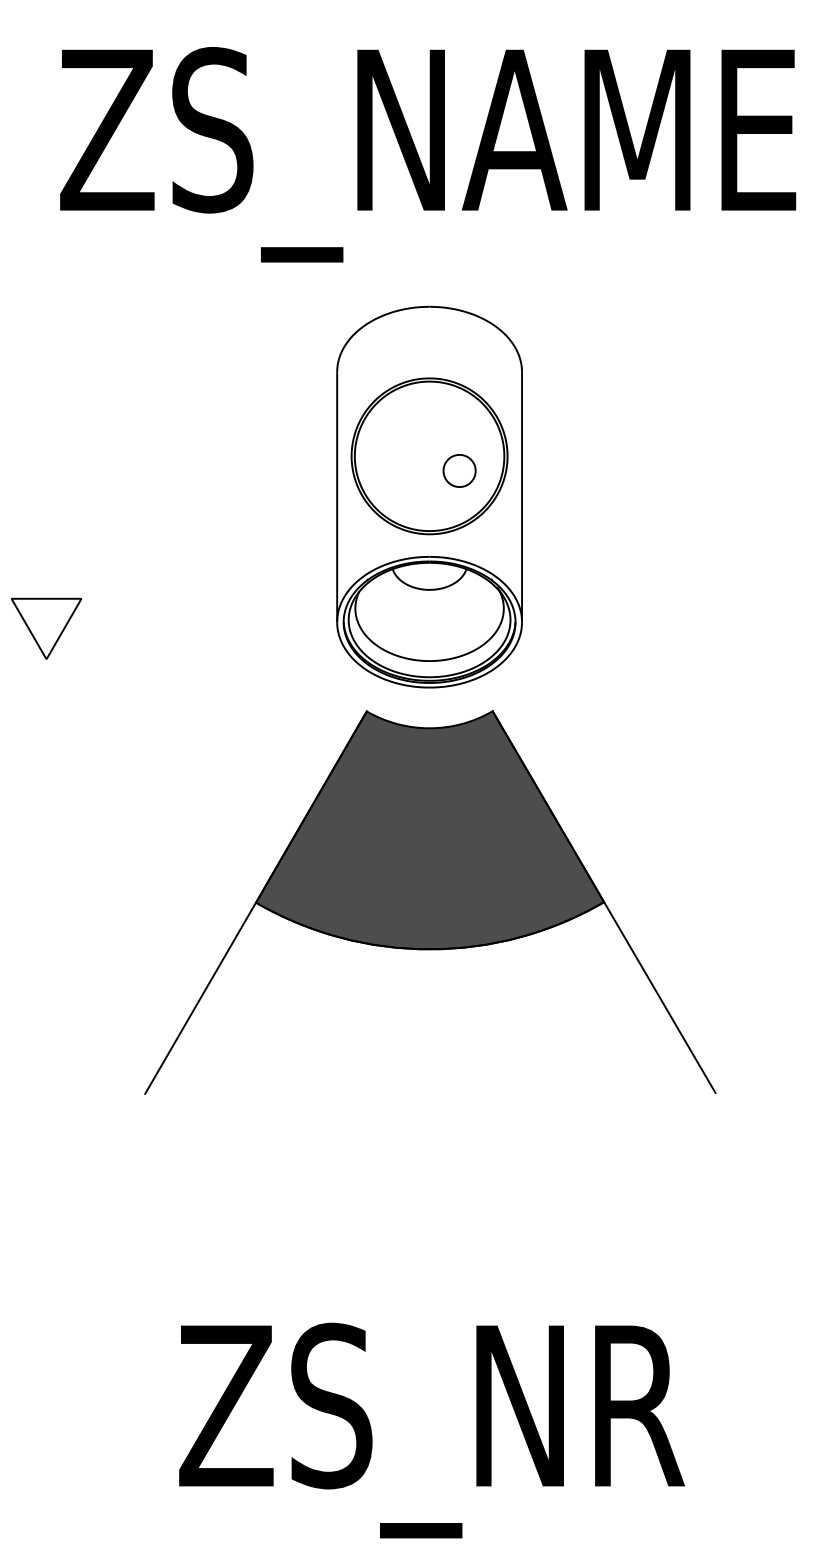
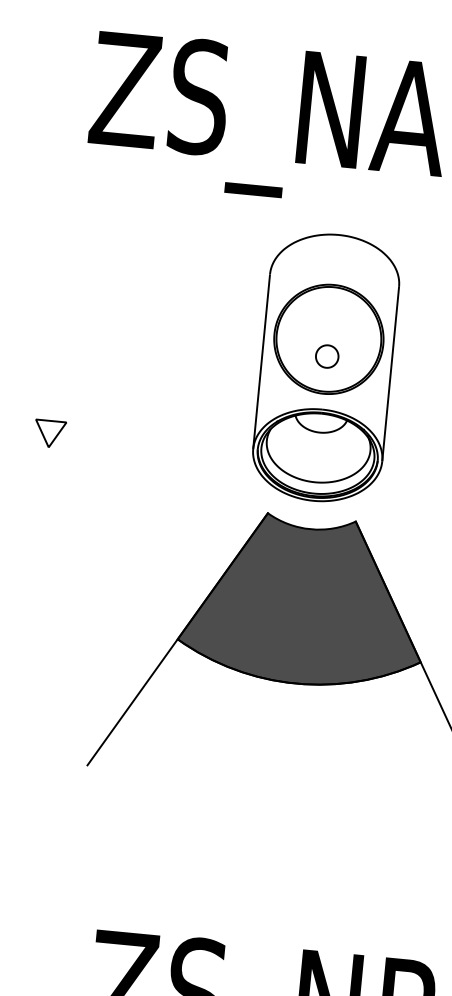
part: (459, 470) -> (327, 356), moved
part: (46, 628) -> (49, 433), size x0.62

